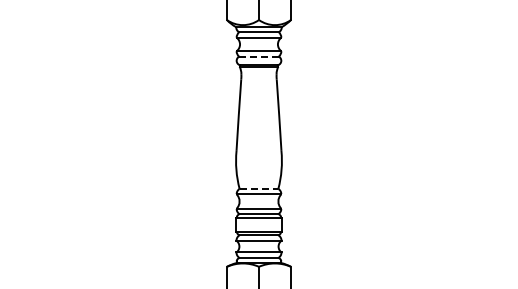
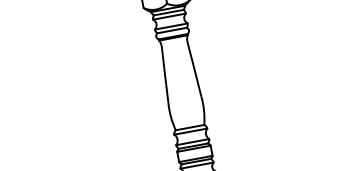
line: (258, 56) -> (171, 30), dashed -> solid
line: (259, 188) -> (190, 127), dashed -> solid

